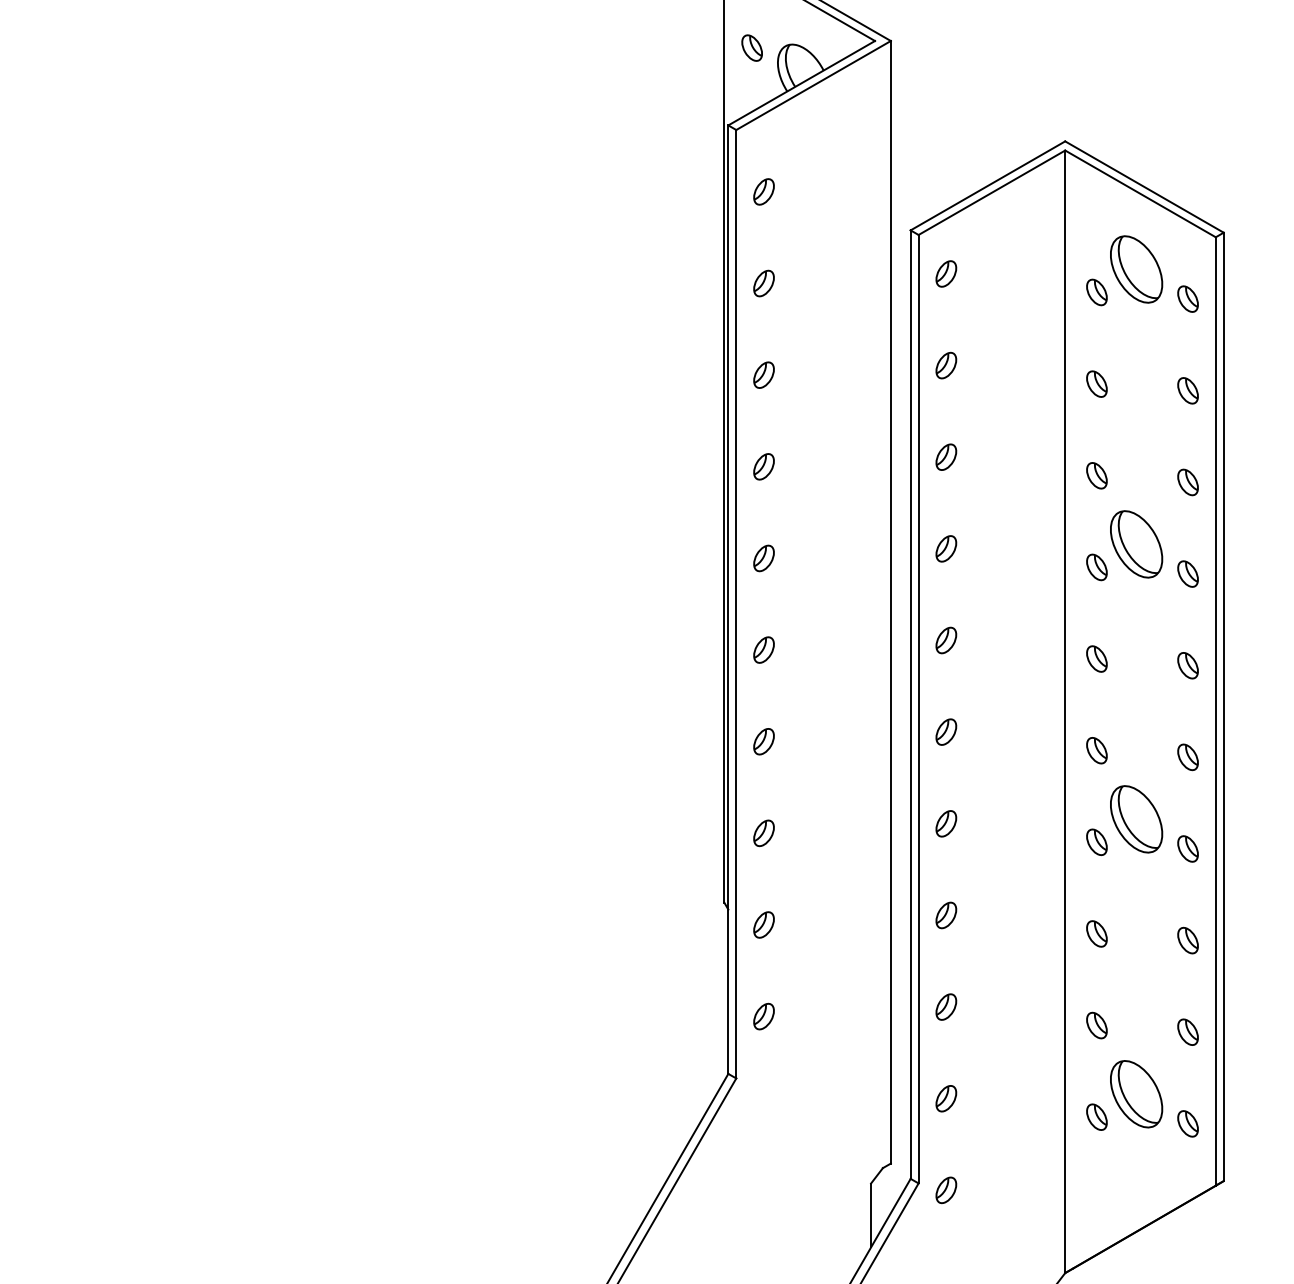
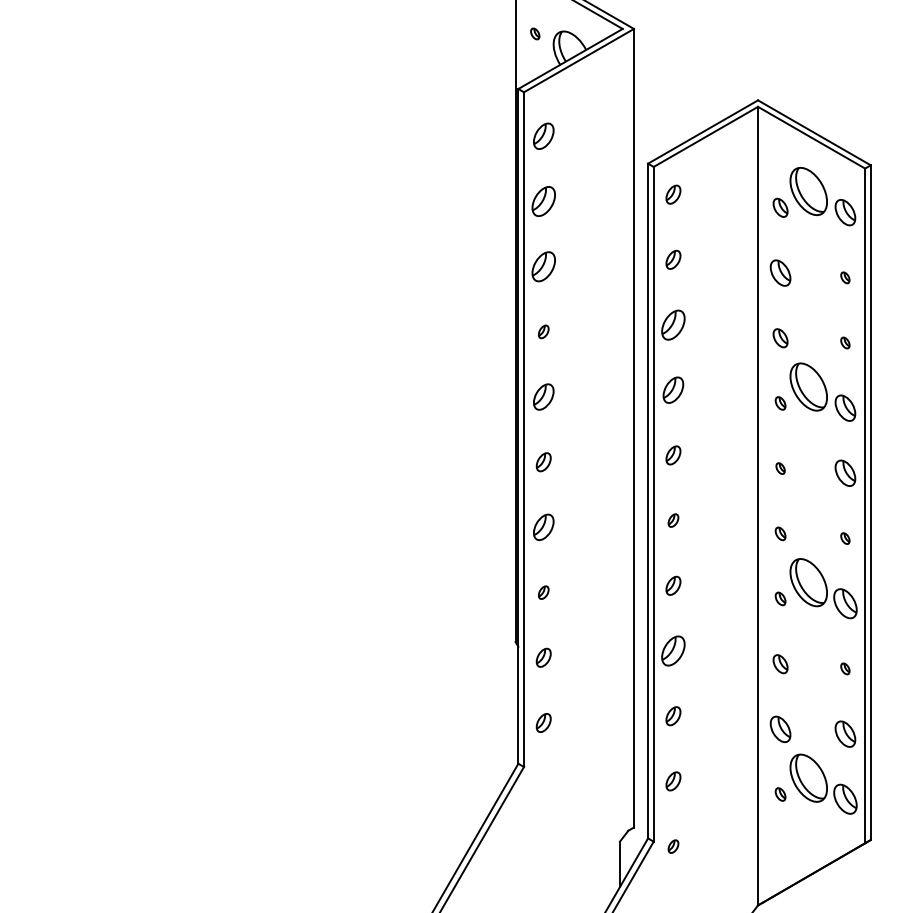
part: (751, 47) -> (534, 33), size x0.6
part: (763, 191) -> (543, 136), size x1.4
part: (763, 283) -> (543, 201), size x1.6
part: (1187, 298) -> (845, 212), size x1.4
part: (763, 374) -> (543, 266), size x1.6
part: (1096, 383) -> (780, 272), size x1.4
part: (1187, 390) -> (845, 277), size x0.6
part: (946, 456) -> (673, 324), size x1.6
part: (763, 466) -> (543, 331), size x0.7
part: (1187, 482) -> (845, 343), size x0.6
part: (946, 548) -> (673, 389), size x1.4
part: (763, 558) -> (543, 397), size x1.4
part: (1096, 567) -> (780, 403), size x0.7
part: (1187, 573) -> (845, 407), size x1.4
part: (1096, 658) -> (780, 468), size x0.6
part: (1187, 665) -> (845, 473), size x1.4
part: (946, 731) -> (673, 520), size x0.7
part: (763, 741) -> (543, 527), size x1.4
part: (1096, 750) -> (780, 533), size x0.7
part: (1187, 757) -> (845, 538), size x0.6
part: (763, 833) -> (543, 592), size x0.7
part: (1096, 841) -> (780, 598), size x0.7
part: (1187, 848) -> (845, 603), size x1.6
part: (946, 915) -> (673, 651), size x1.6
part: (1187, 940) -> (845, 668), size x0.6
part: (1096, 1025) -> (780, 729), size x1.4
part: (1187, 1031) -> (845, 733), size x1.4
part: (1096, 1116) -> (780, 794), size x0.7
part: (1187, 1123) -> (845, 799), size x1.6
part: (946, 1190) -> (673, 846), size x0.7

